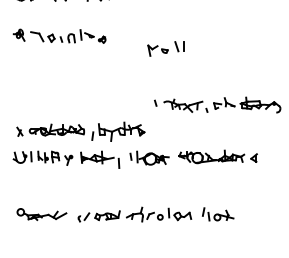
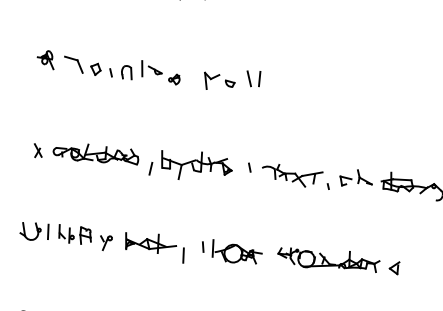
part: (59, 35) -> (108, 66), moved
part: (165, 48) -> (231, 79), moved
part: (80, 131) -> (132, 159), moved

